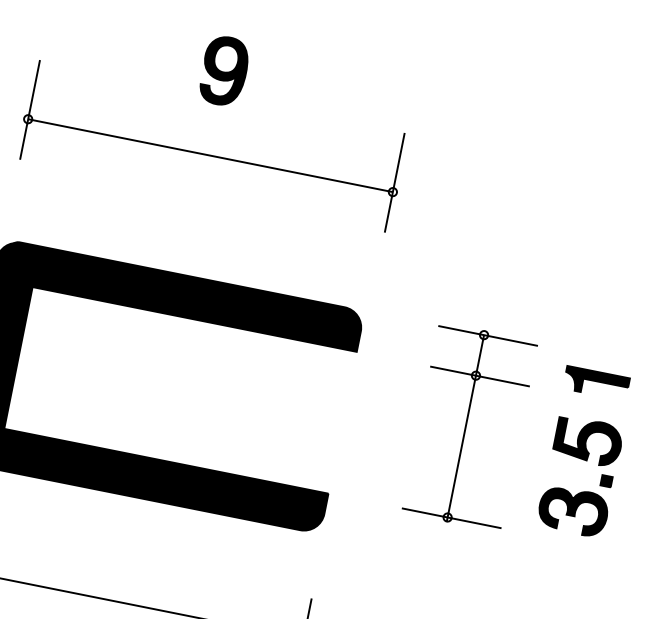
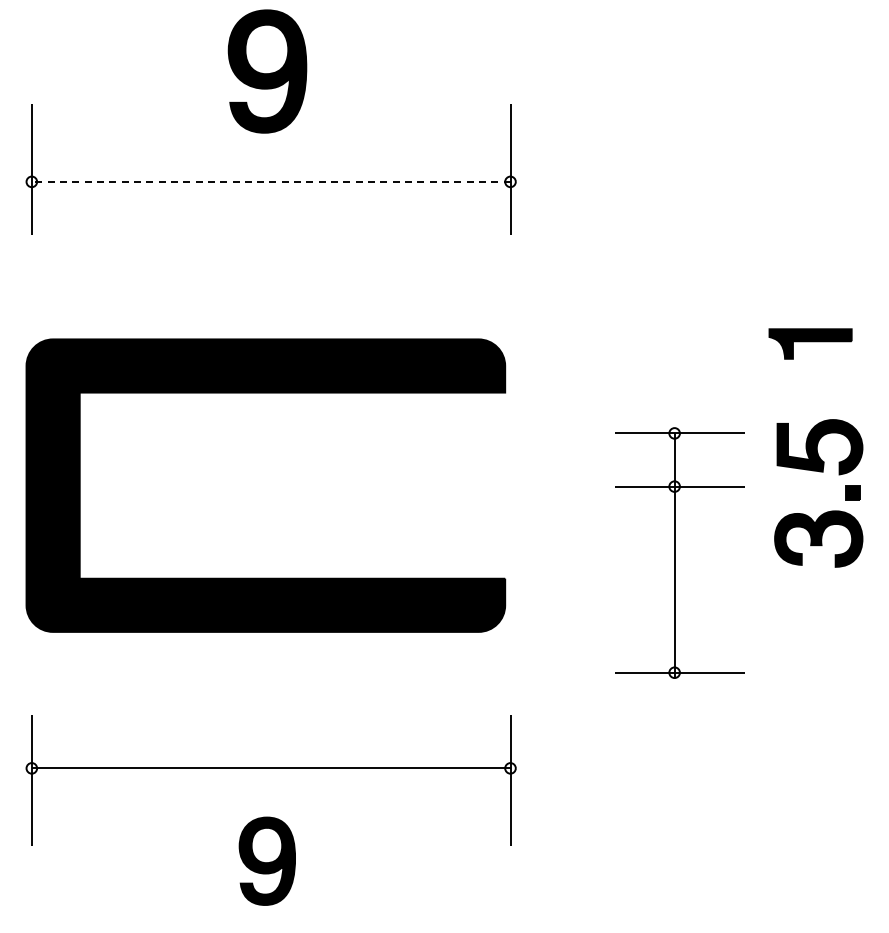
part: (223, 70) -> (266, 71), size x1.4
line: (210, 155) -> (270, 181), solid -> dashed
part: (596, 383) -> (810, 343), moved
part: (469, 426) -> (679, 552), moved

